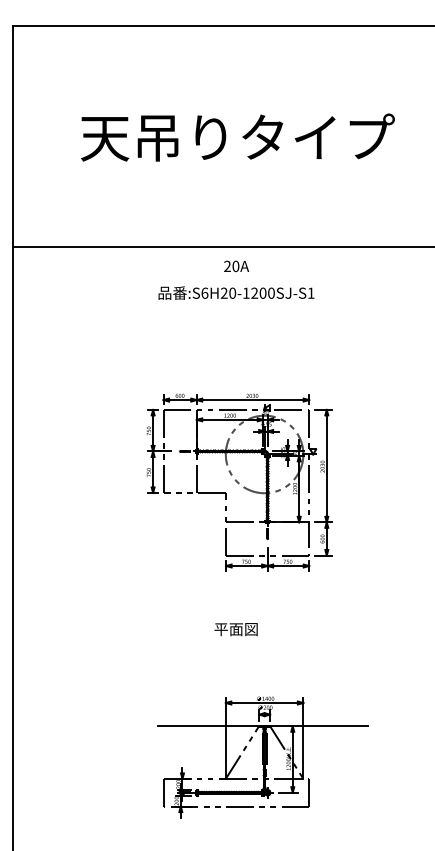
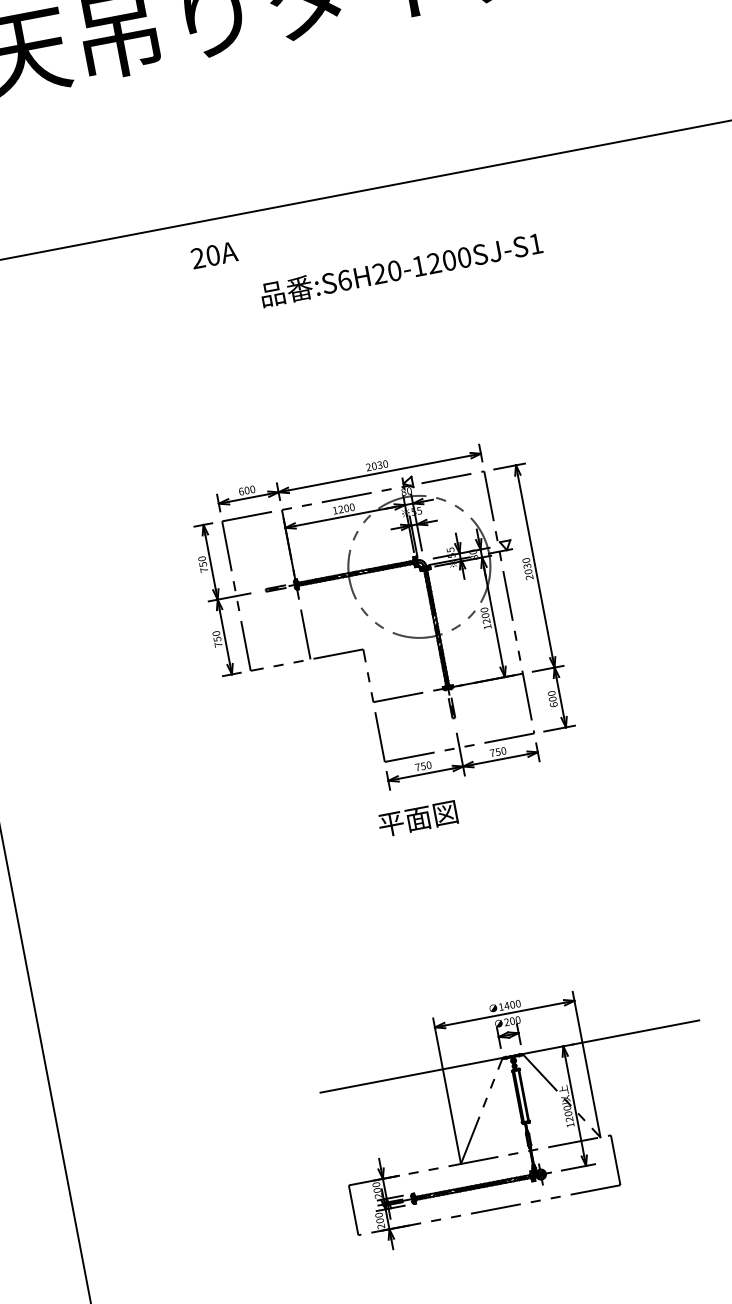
text: (236, 265) -> (213, 253), moved
text: (236, 292) -> (401, 268), moved
text: (235, 629) -> (416, 819), moved

